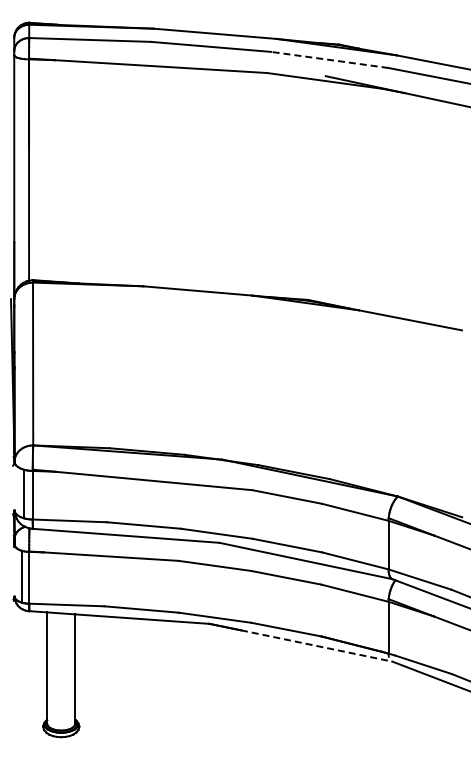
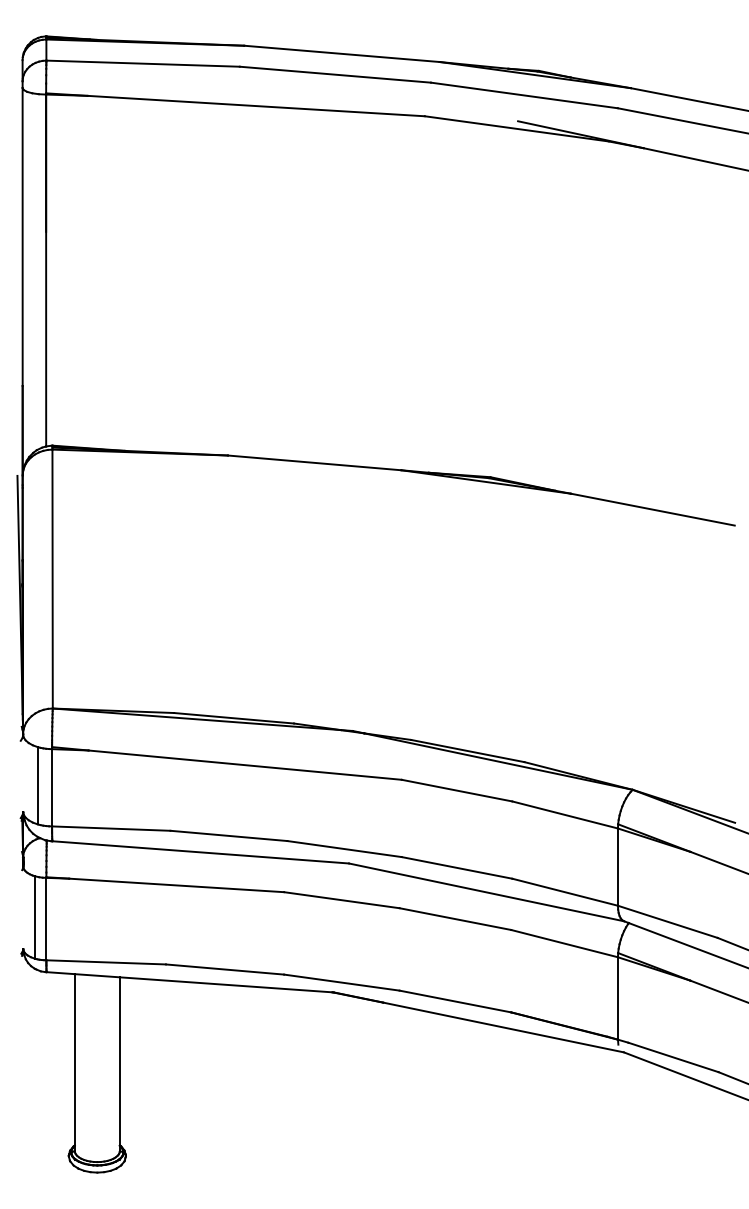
line: (329, 59) -> (524, 94), dashed -> solid
line: (317, 646) -> (504, 1028), dashed -> solid

